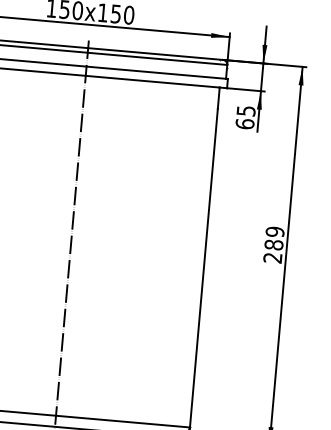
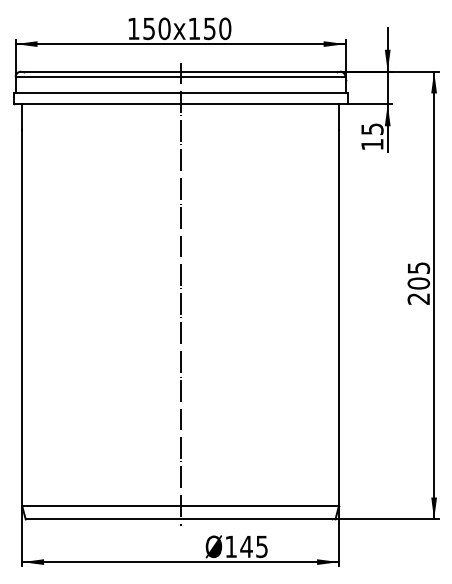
text: (245, 123) -> (372, 144), 65 -> 15
text: (274, 238) -> (418, 275), 289 -> 205

